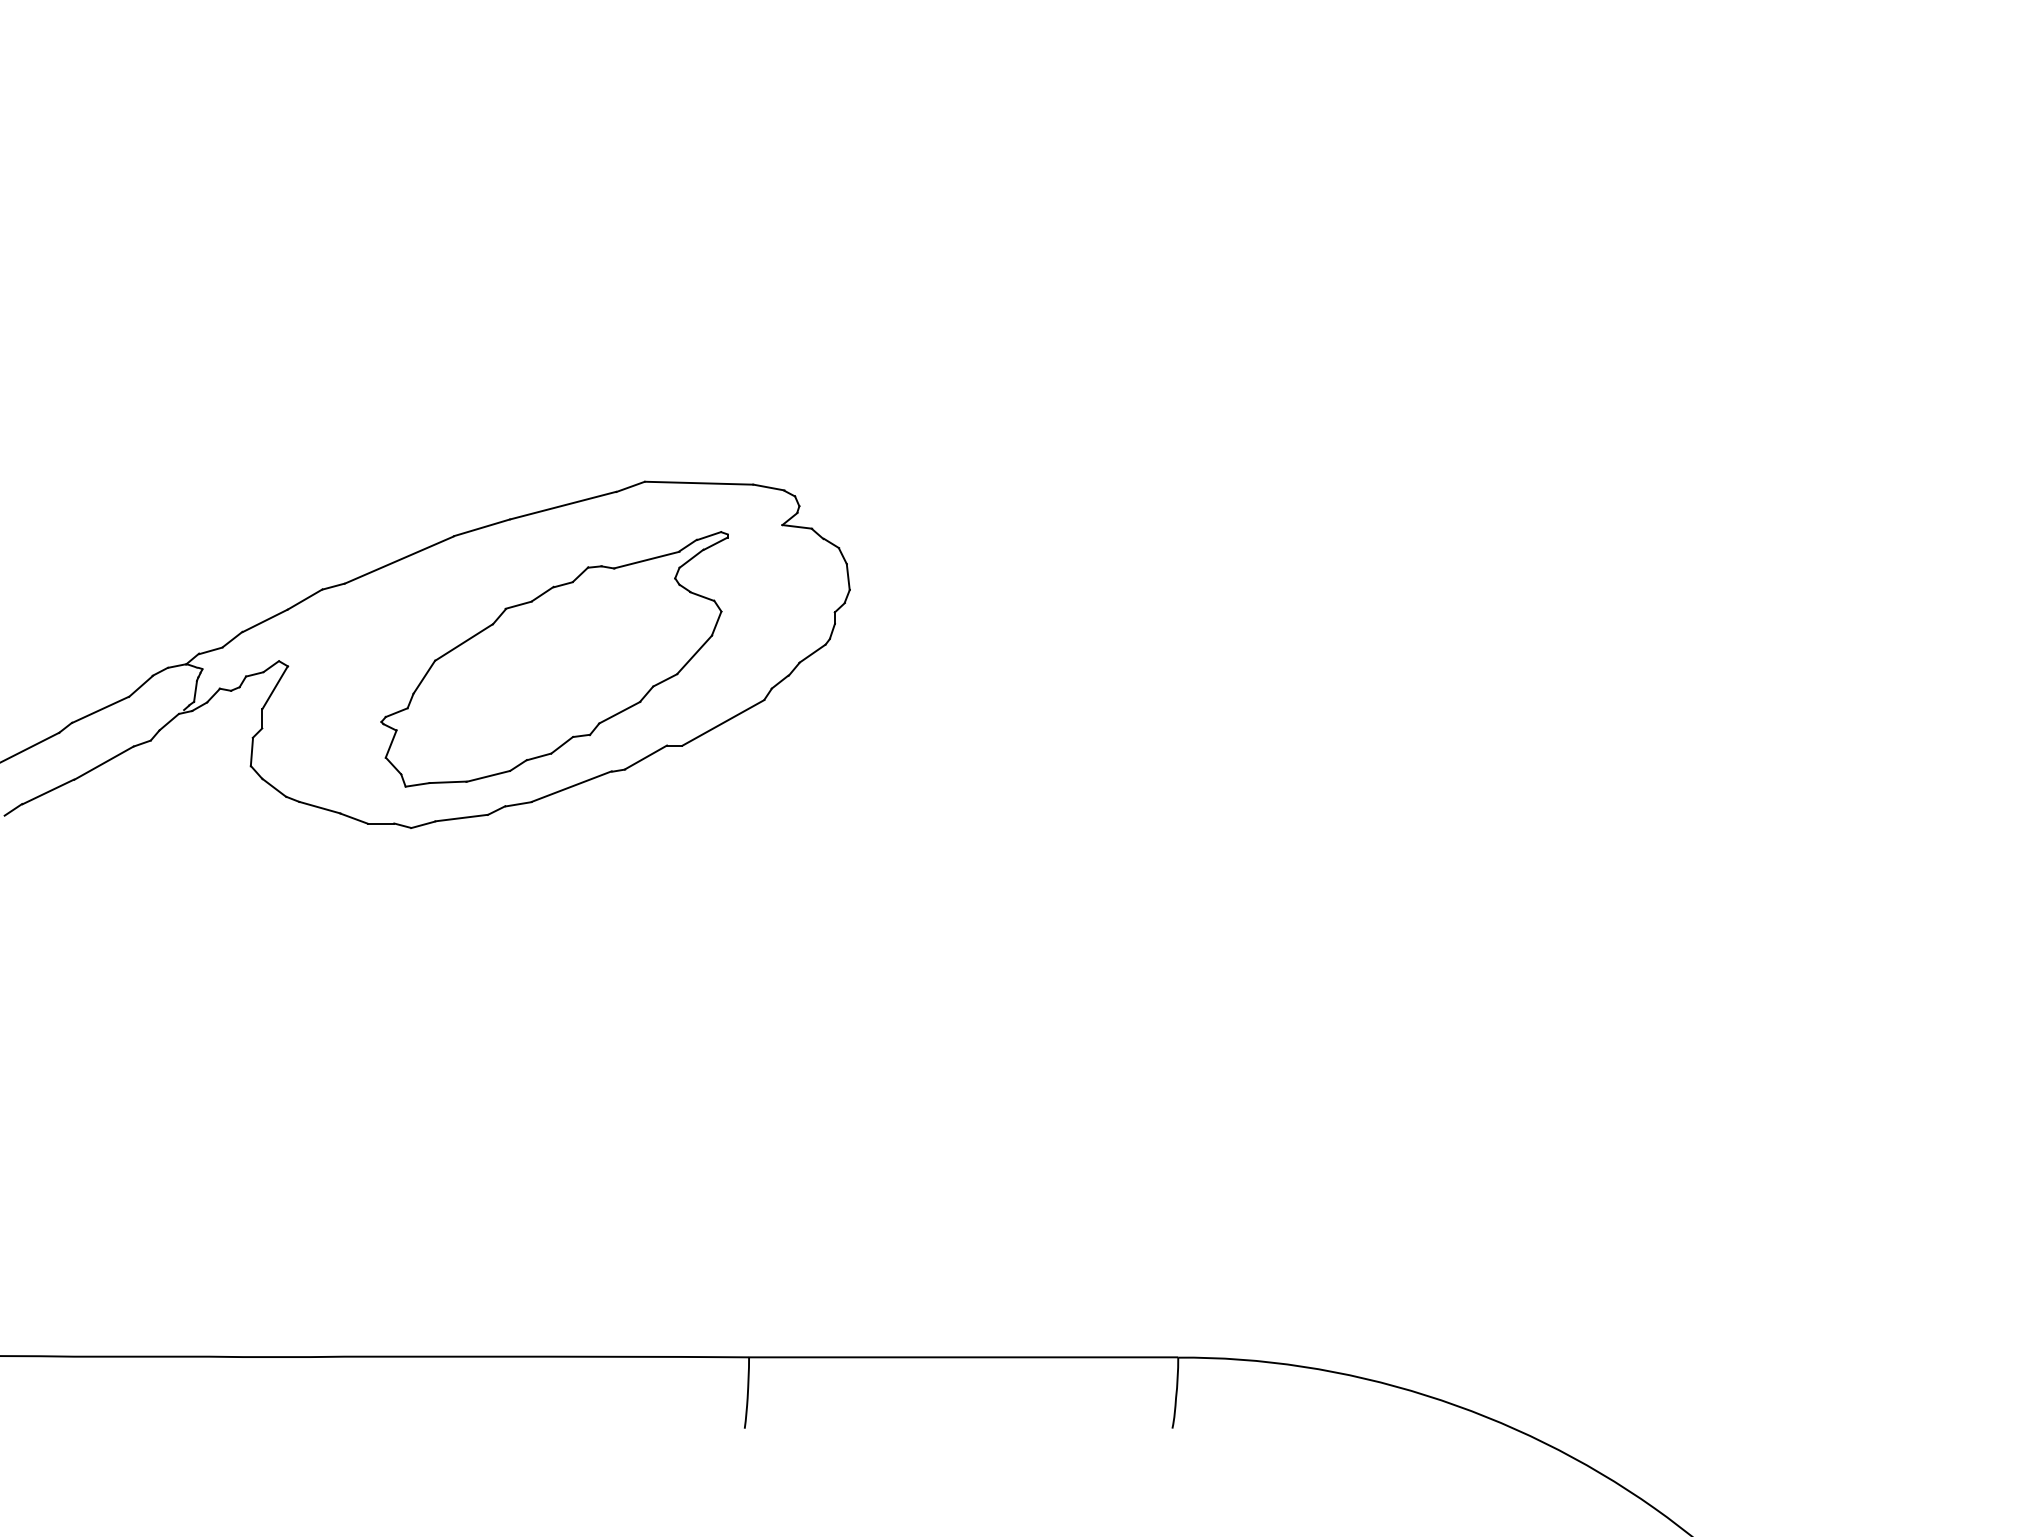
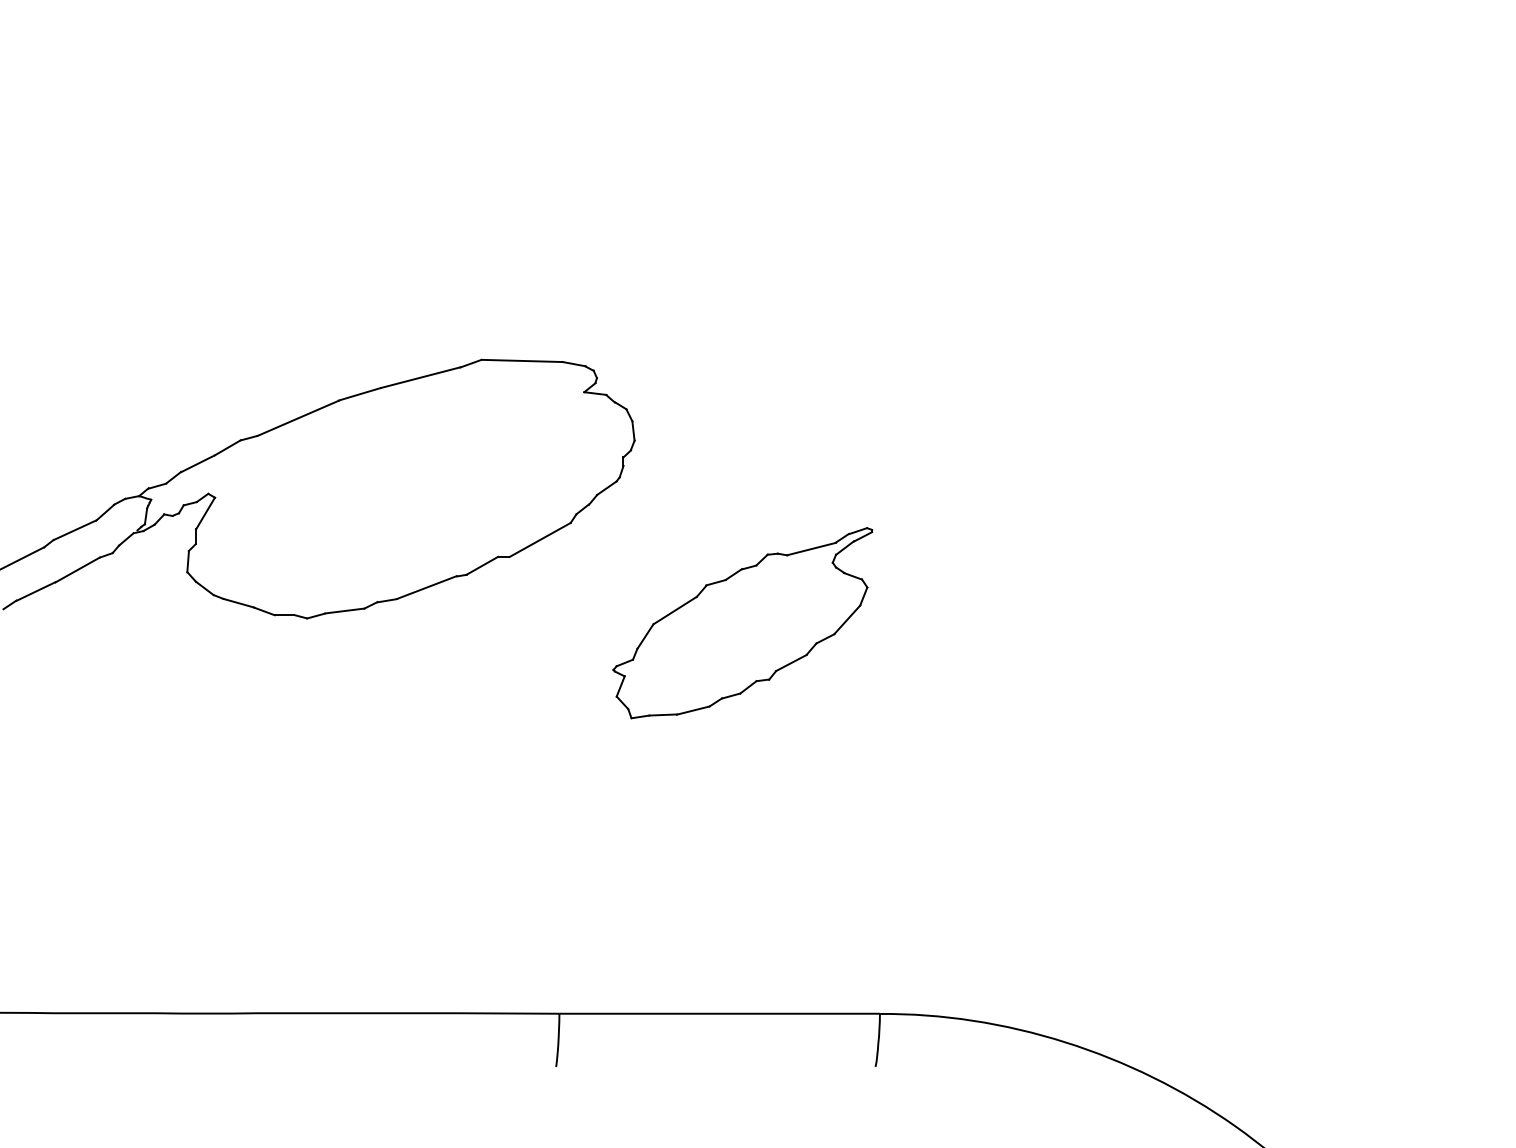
part: (554, 659) -> (742, 623), moved

